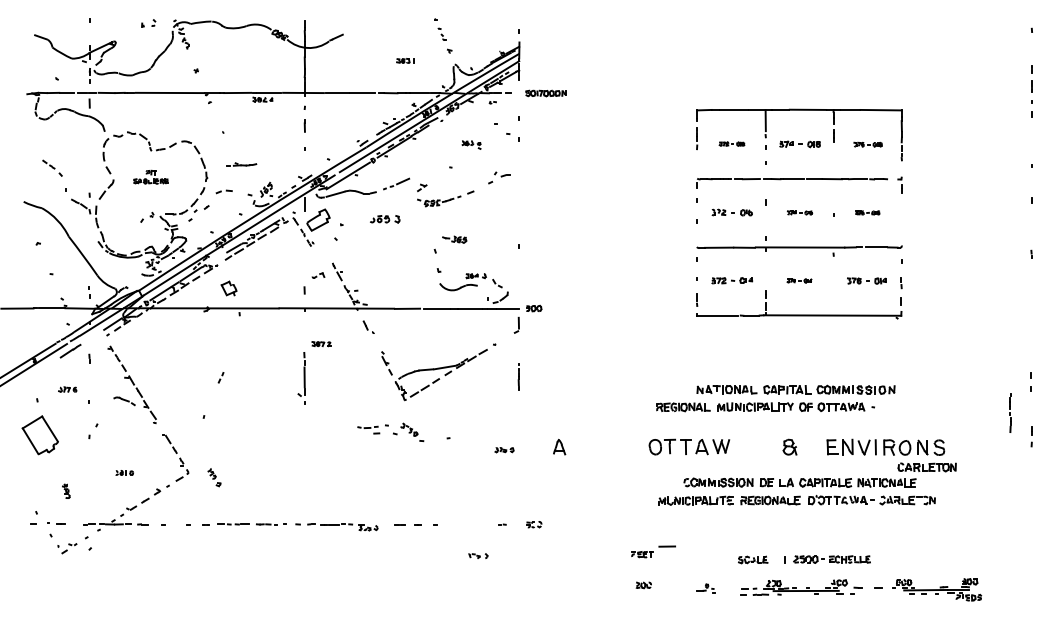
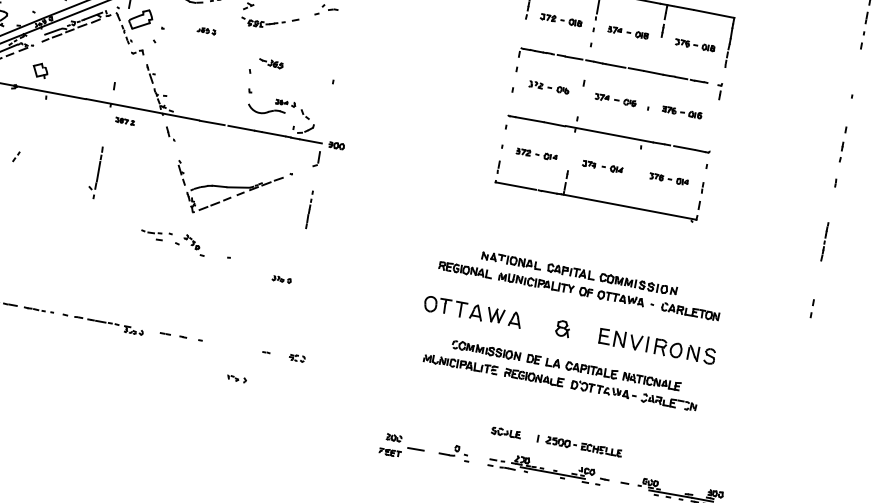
part: (731, 143) -> (560, 19), size x1.67
part: (867, 144) -> (694, 45), size x1.43
part: (799, 212) -> (615, 99), size x1.67
part: (867, 212) -> (682, 112), size x1.67
part: (384, 219) -> (205, 30), size x0.62
part: (318, 275) -> (137, 51), moved
part: (799, 280) -> (602, 166), size x1.67
part: (321, 344) -> (125, 121), moved
part: (518, 376) -> (309, 209), size x1.43
part: (1010, 412) -> (824, 241), moved
part: (1031, 436) -> (841, 151), moved
part: (559, 447) -> (515, 320), moved
part: (926, 467) -> (689, 311), moved
part: (653, 551) -> (401, 451), moved
part: (705, 588) -> (454, 452), size x1.67

